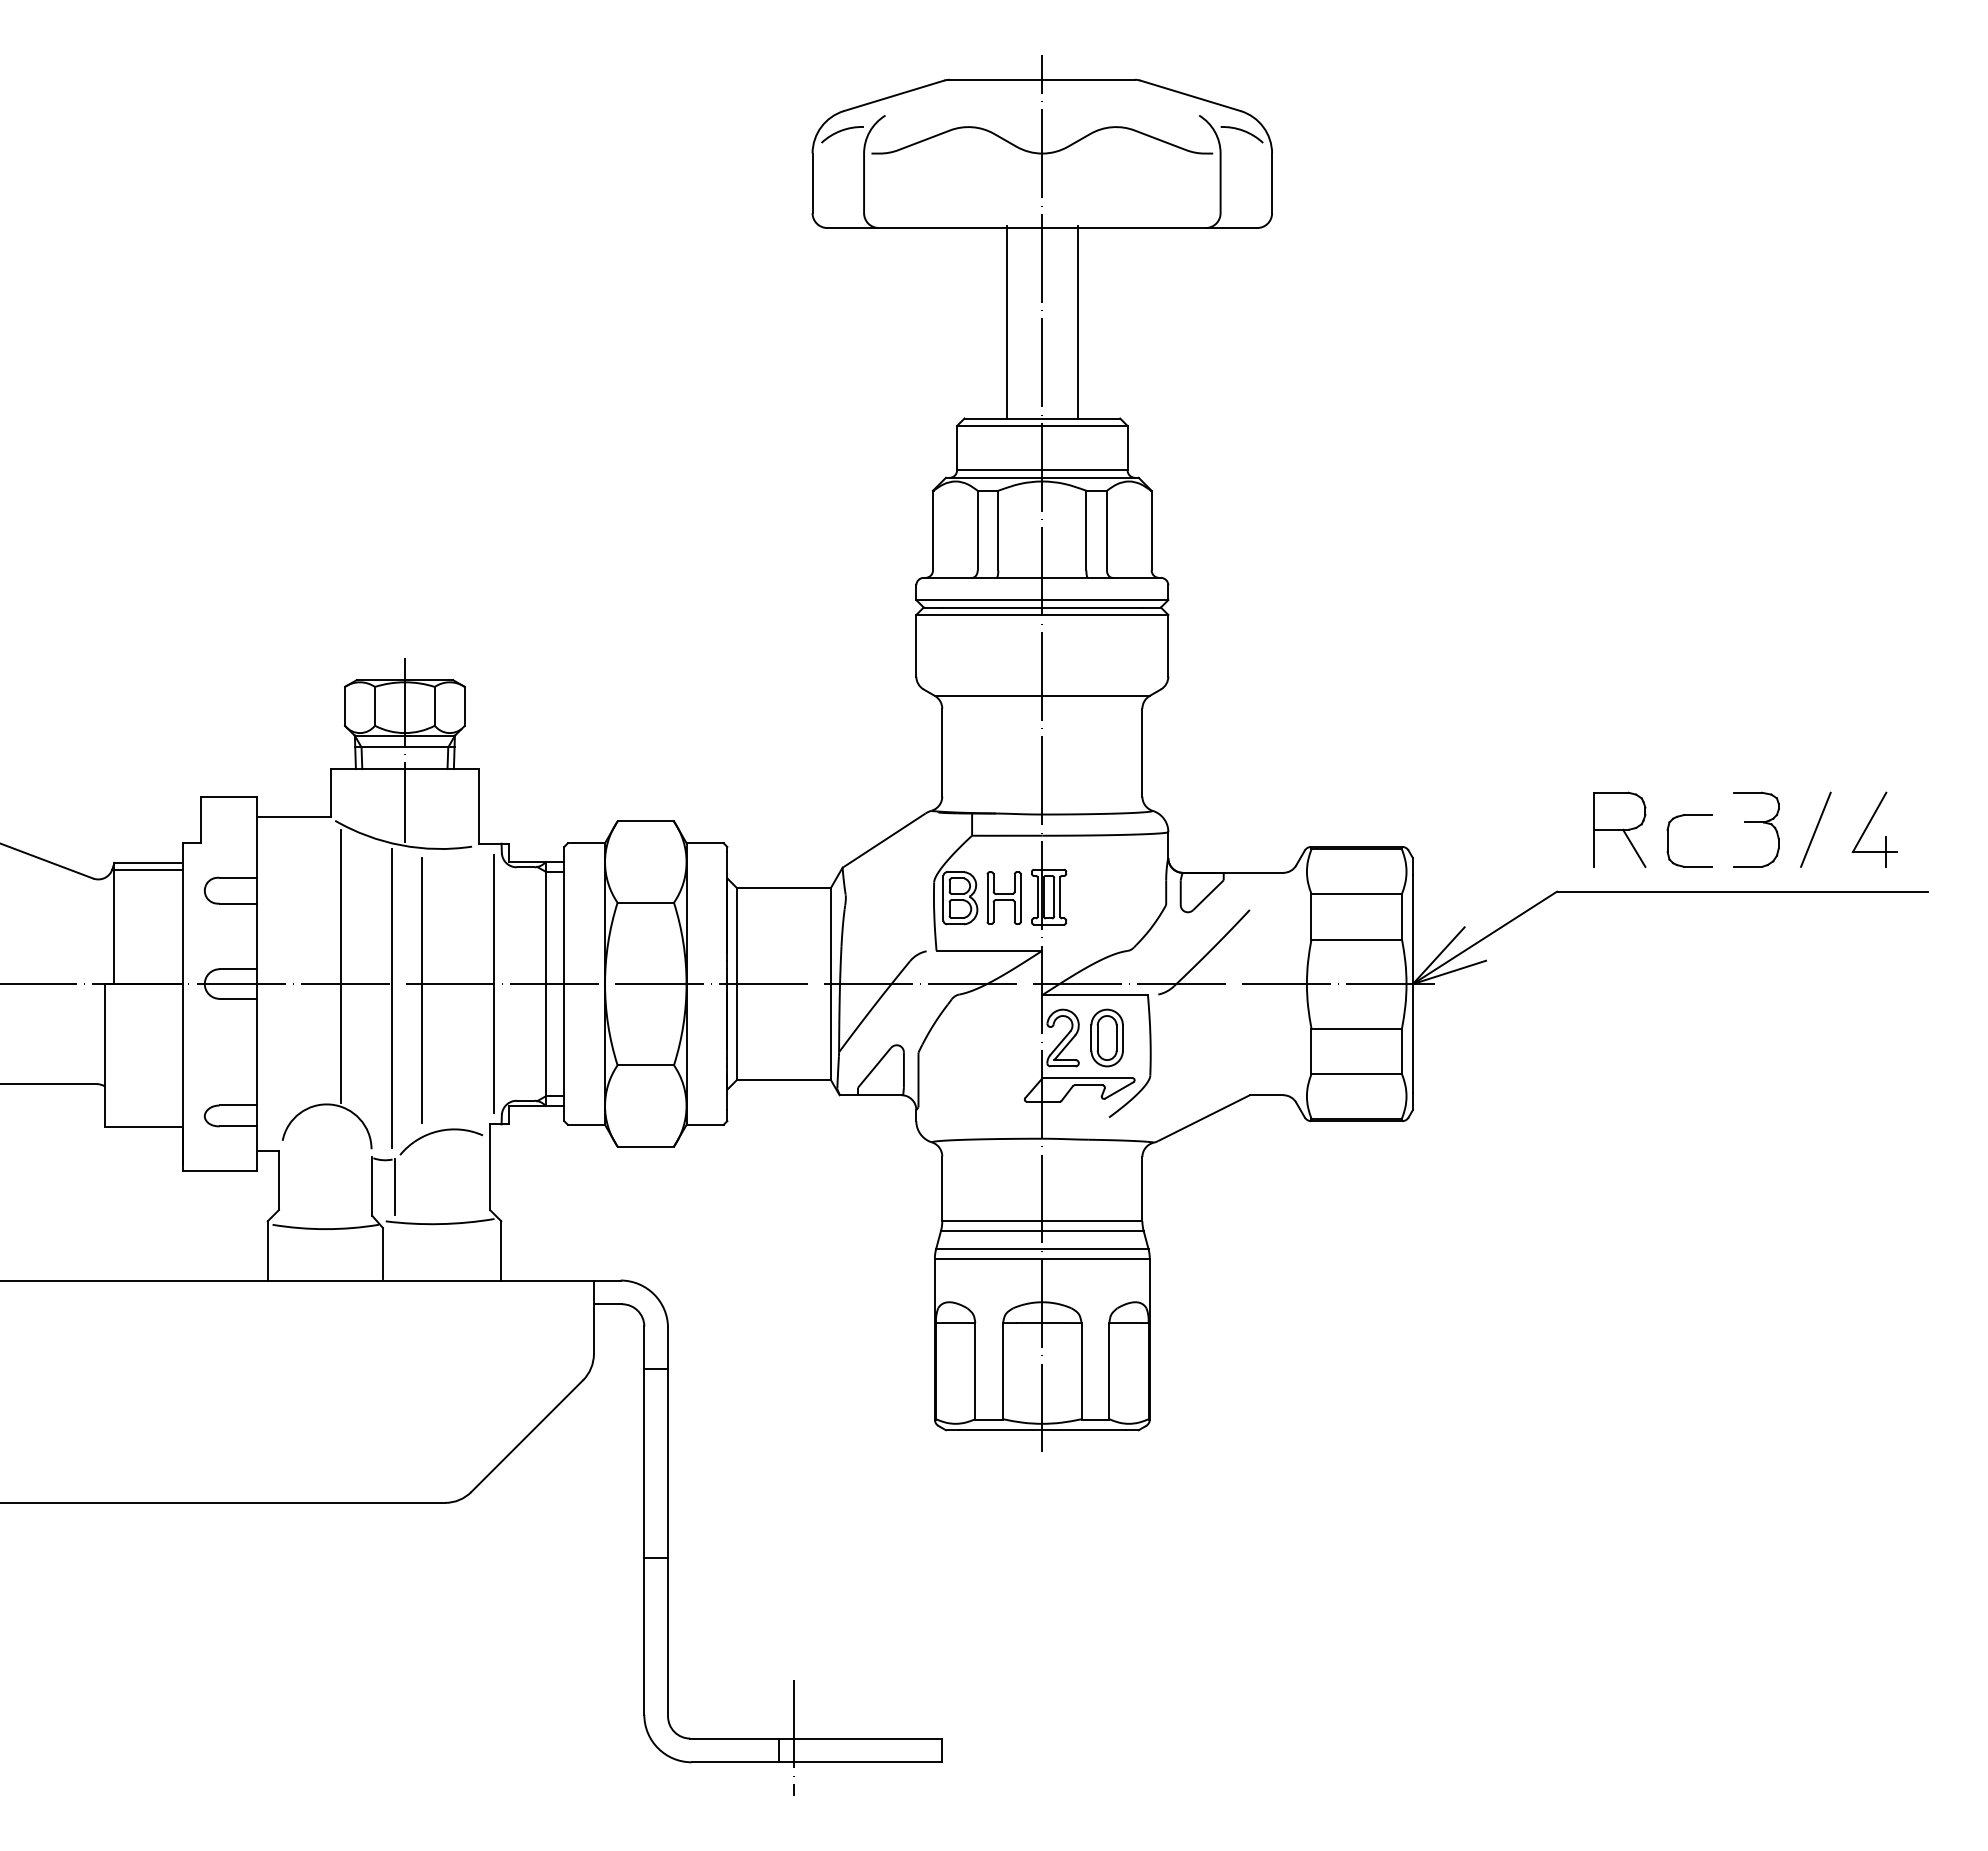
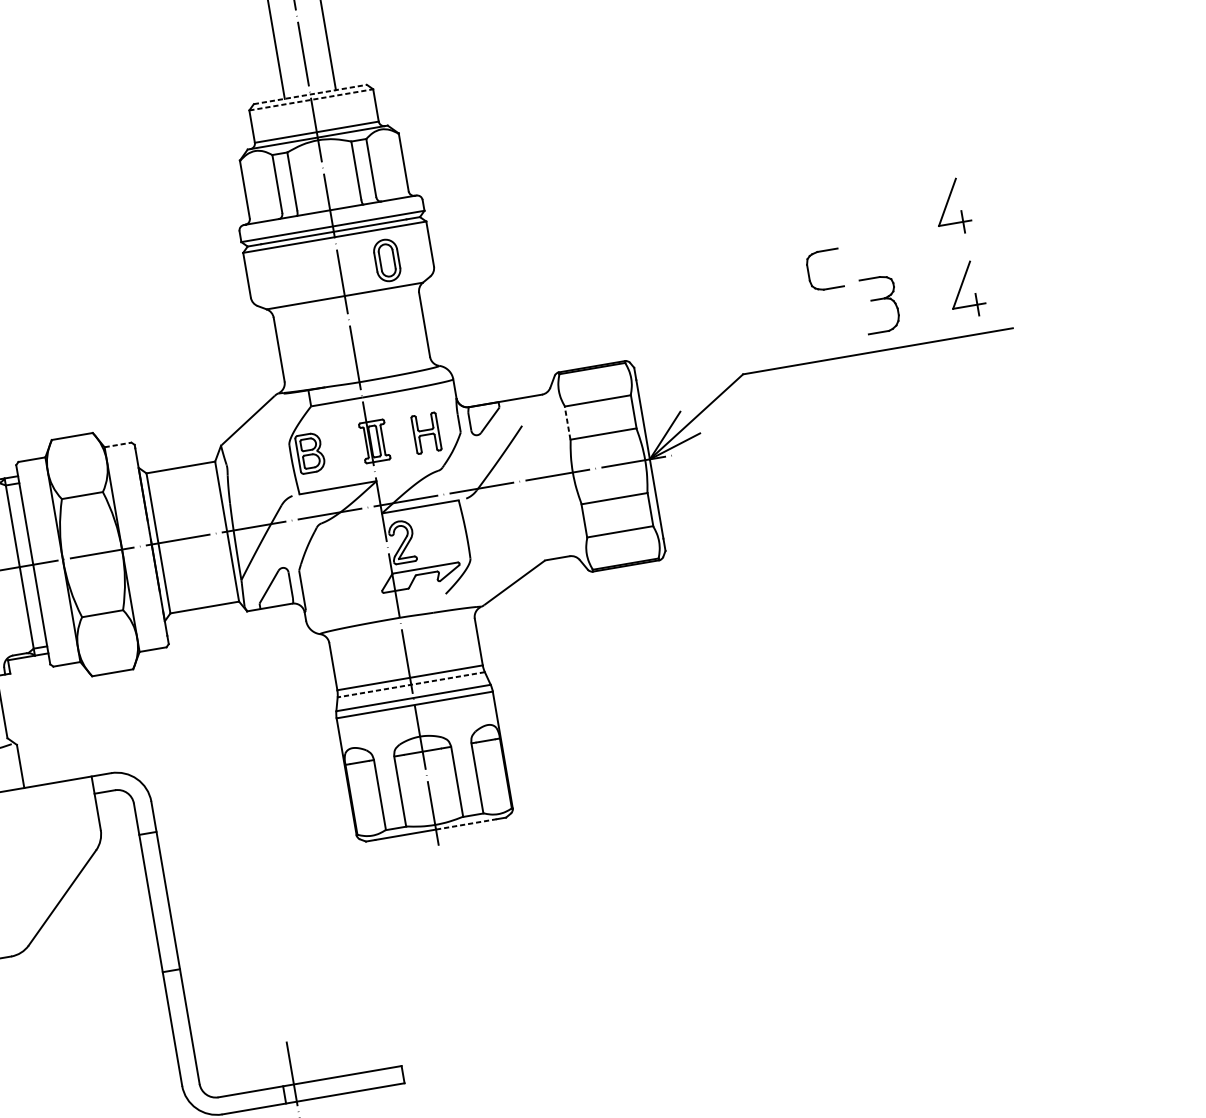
line: (1042, 418) -> (310, 94), solid -> dashed
line: (1042, 425) -> (311, 99), solid -> dashed
part: (1868, 712) -> (947, 205), added
part: (1619, 829) -> (780, 321), removed
line: (1815, 829) -> (923, 297), removed
part: (1668, 840) -> (809, 272), moved
line: (705, 843) -> (118, 445), solid -> dashed
part: (1003, 897) -> (425, 432), moved
line: (1311, 916) -> (567, 422), solid -> dashed
part: (1106, 1037) -> (386, 260), moved
line: (1041, 1230) -> (410, 684), solid -> dashed
line: (1084, 1430) -> (466, 824), solid -> dashed

